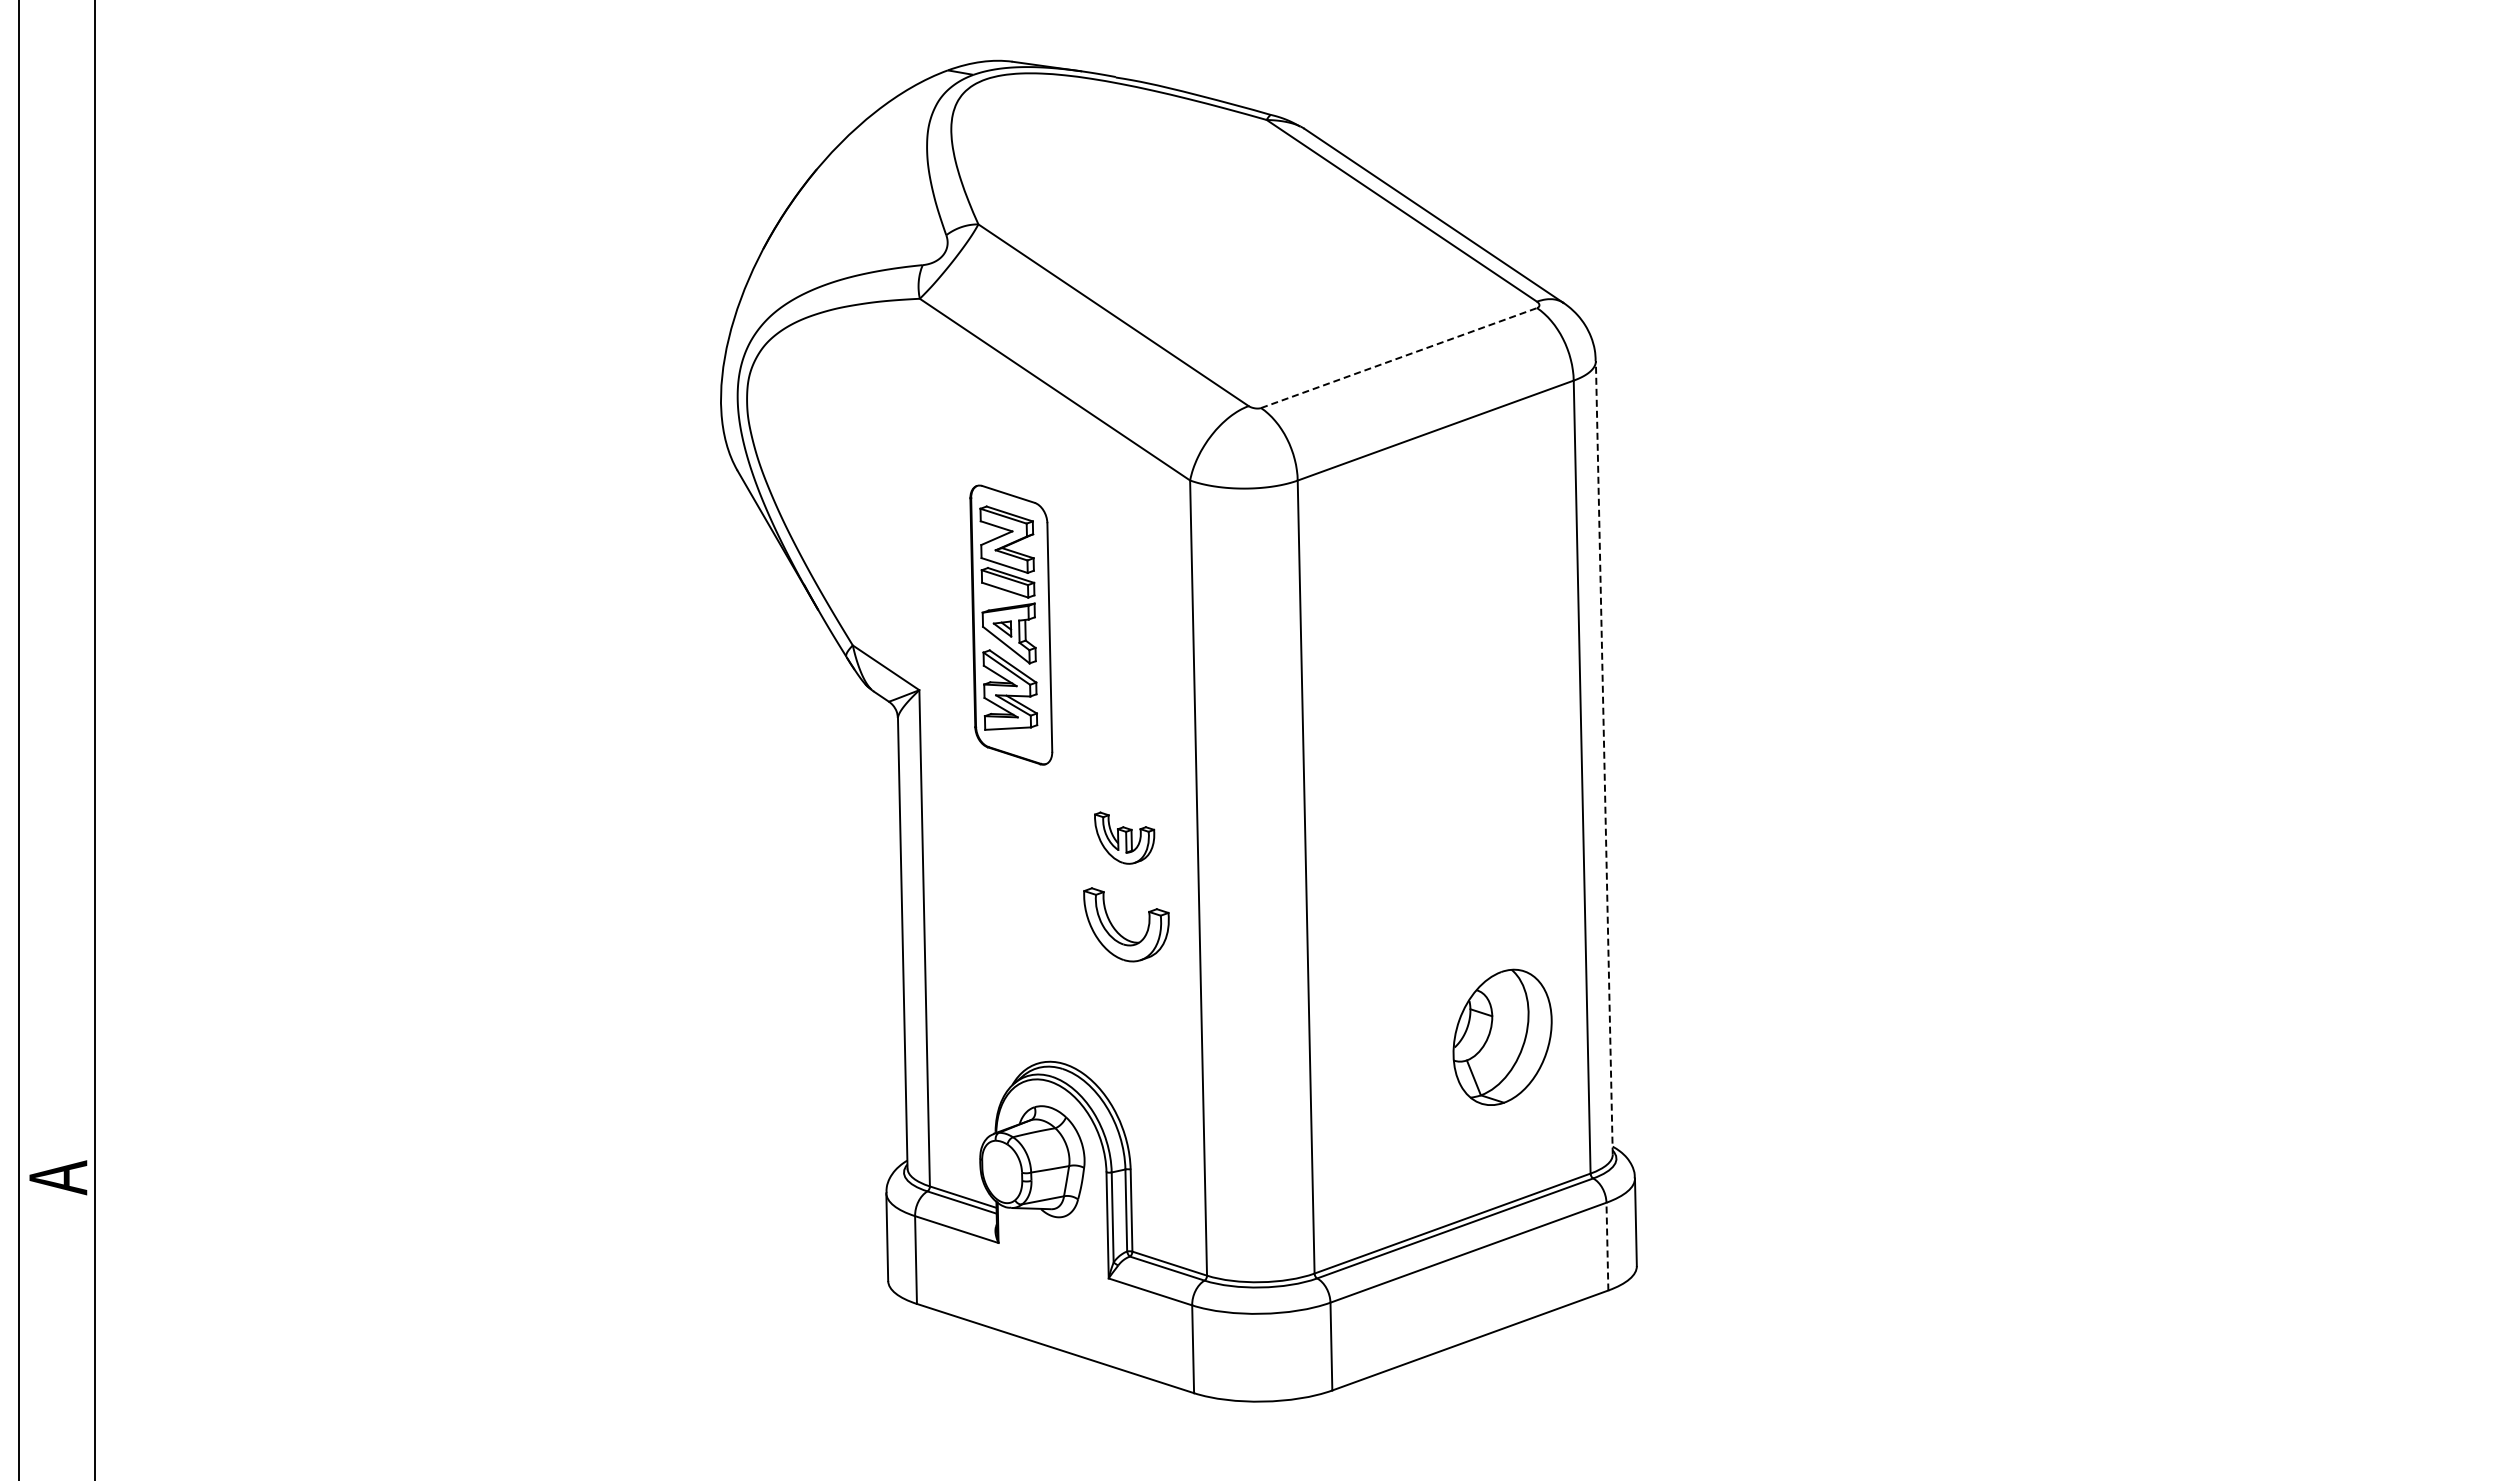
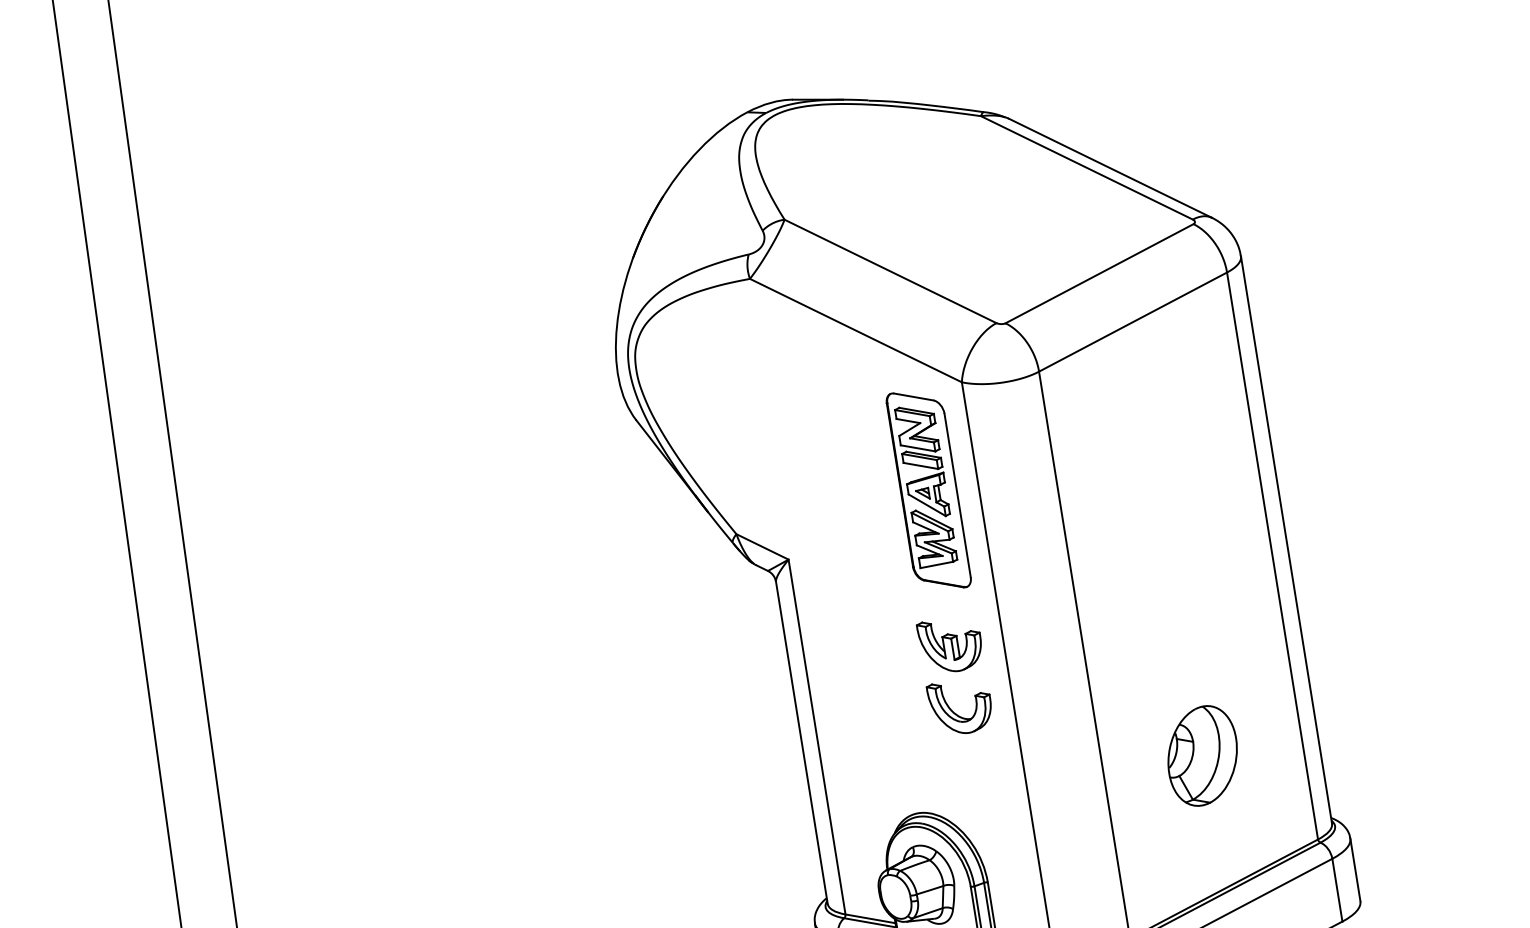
line: (1399, 358) -> (1099, 273), dashed -> solid
part: (1011, 624) -> (928, 489), moved
line: (1604, 757) -> (1286, 539), dashed -> solid
part: (1124, 837) -> (950, 644), size x1.43
part: (1502, 1036) -> (1202, 755), moved
line: (1607, 1246) -> (1337, 890), dashed -> solid

